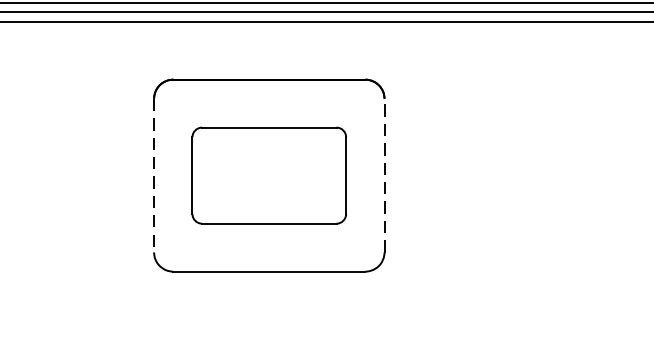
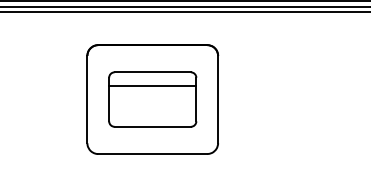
line: (268, 152) -> (152, 86), added
line: (154, 175) -> (87, 99), dashed -> solid
line: (385, 175) -> (218, 99), dashed -> solid

